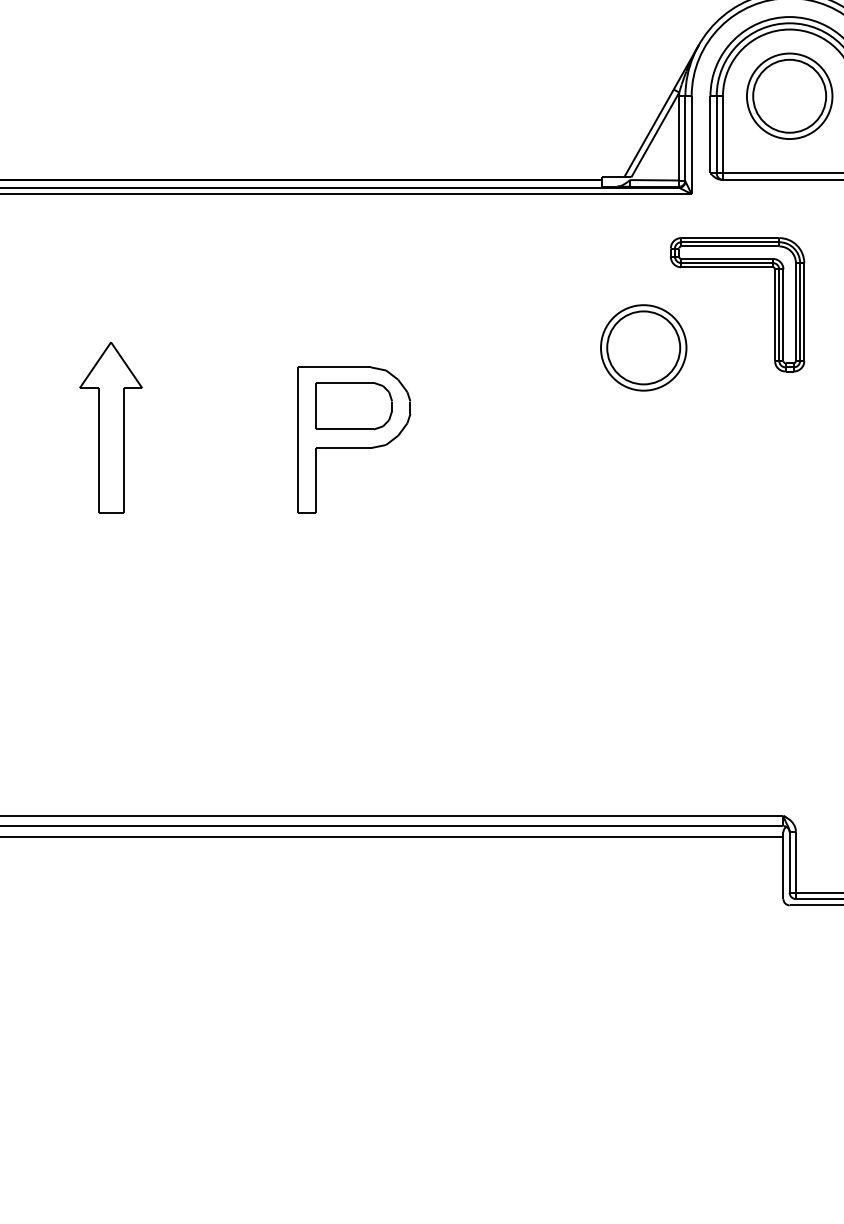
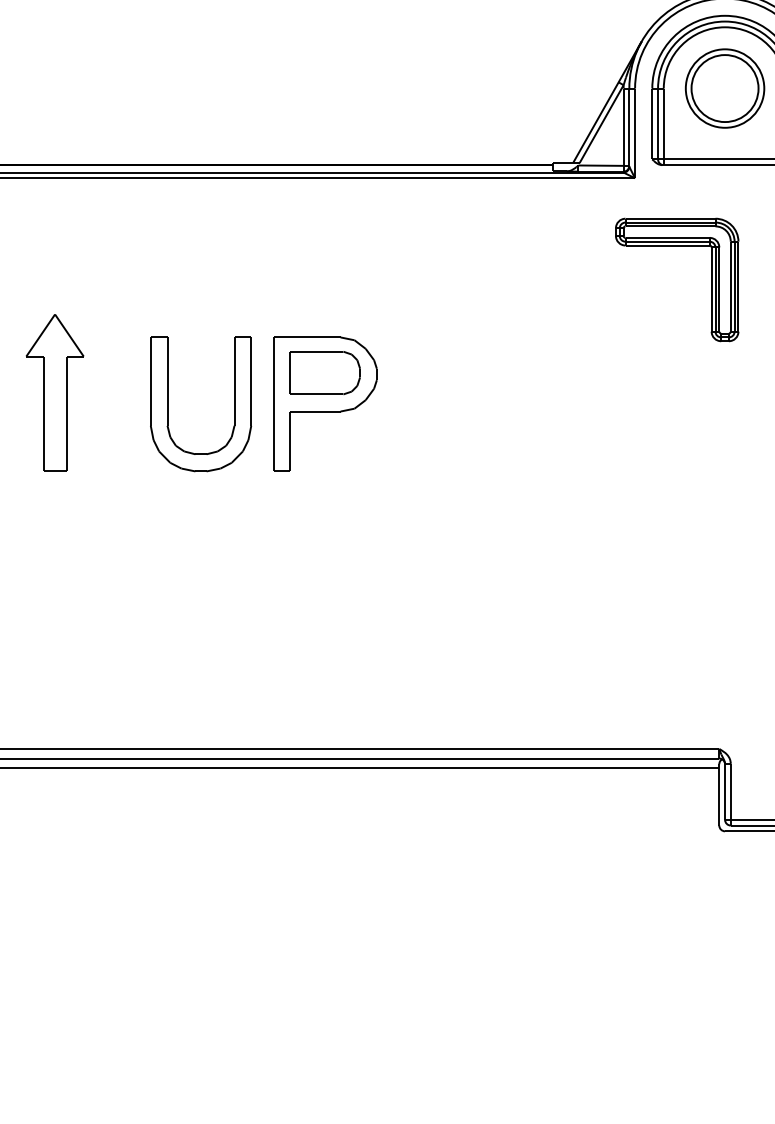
part: (643, 347) -> (590, 319), removed
part: (110, 427) -> (54, 392), moved
part: (183, 440) -> (168, 404), added

